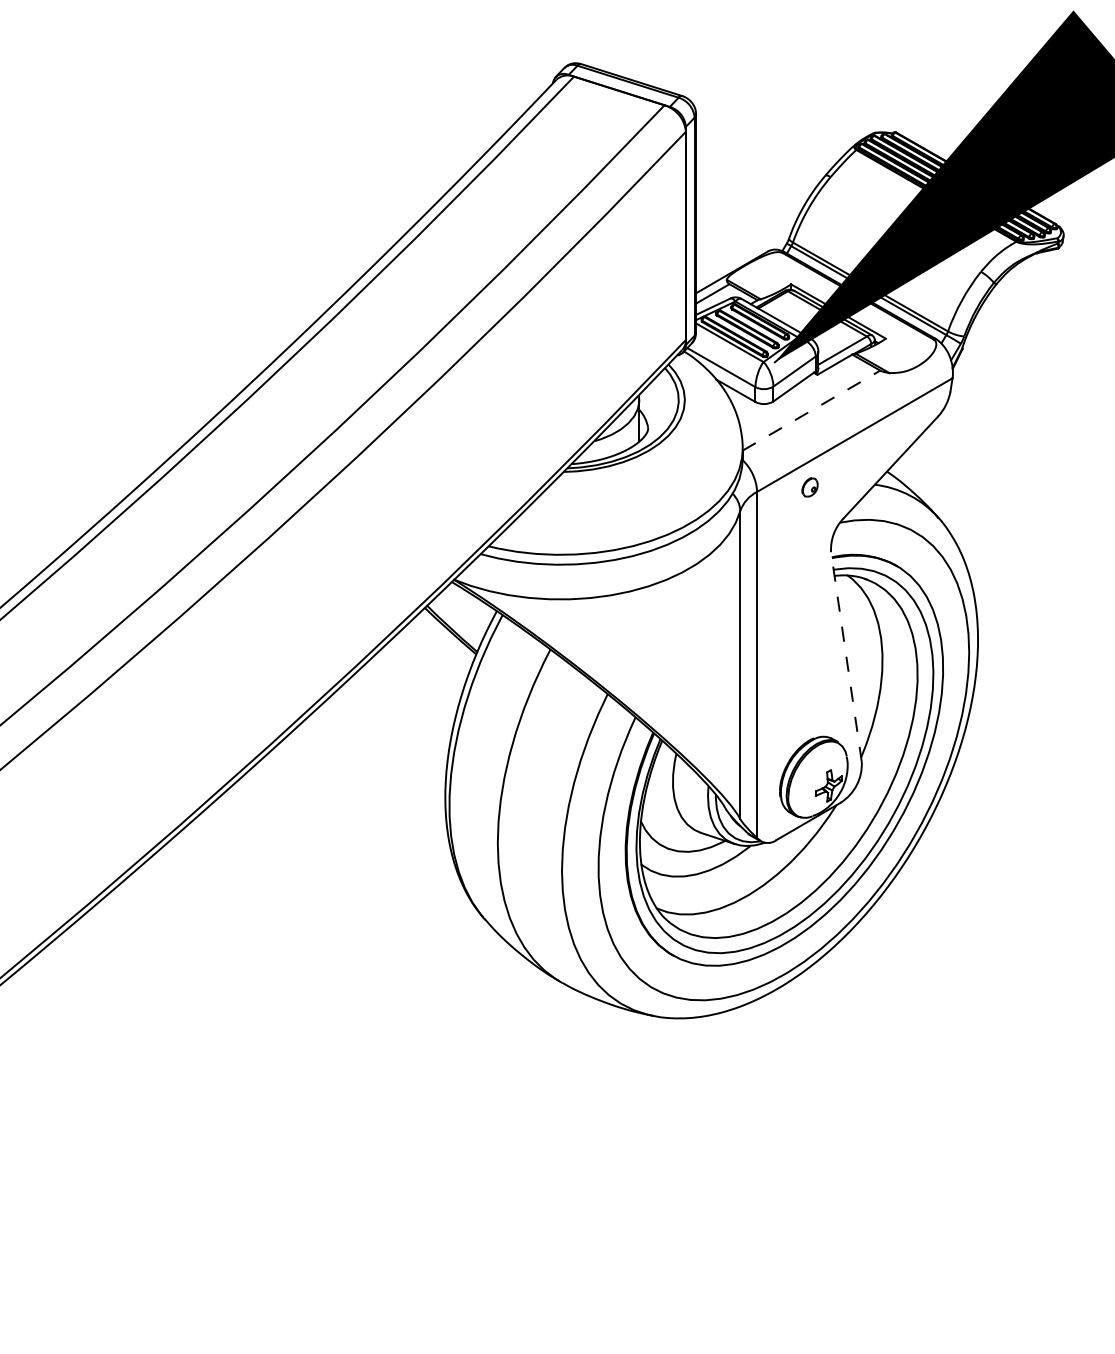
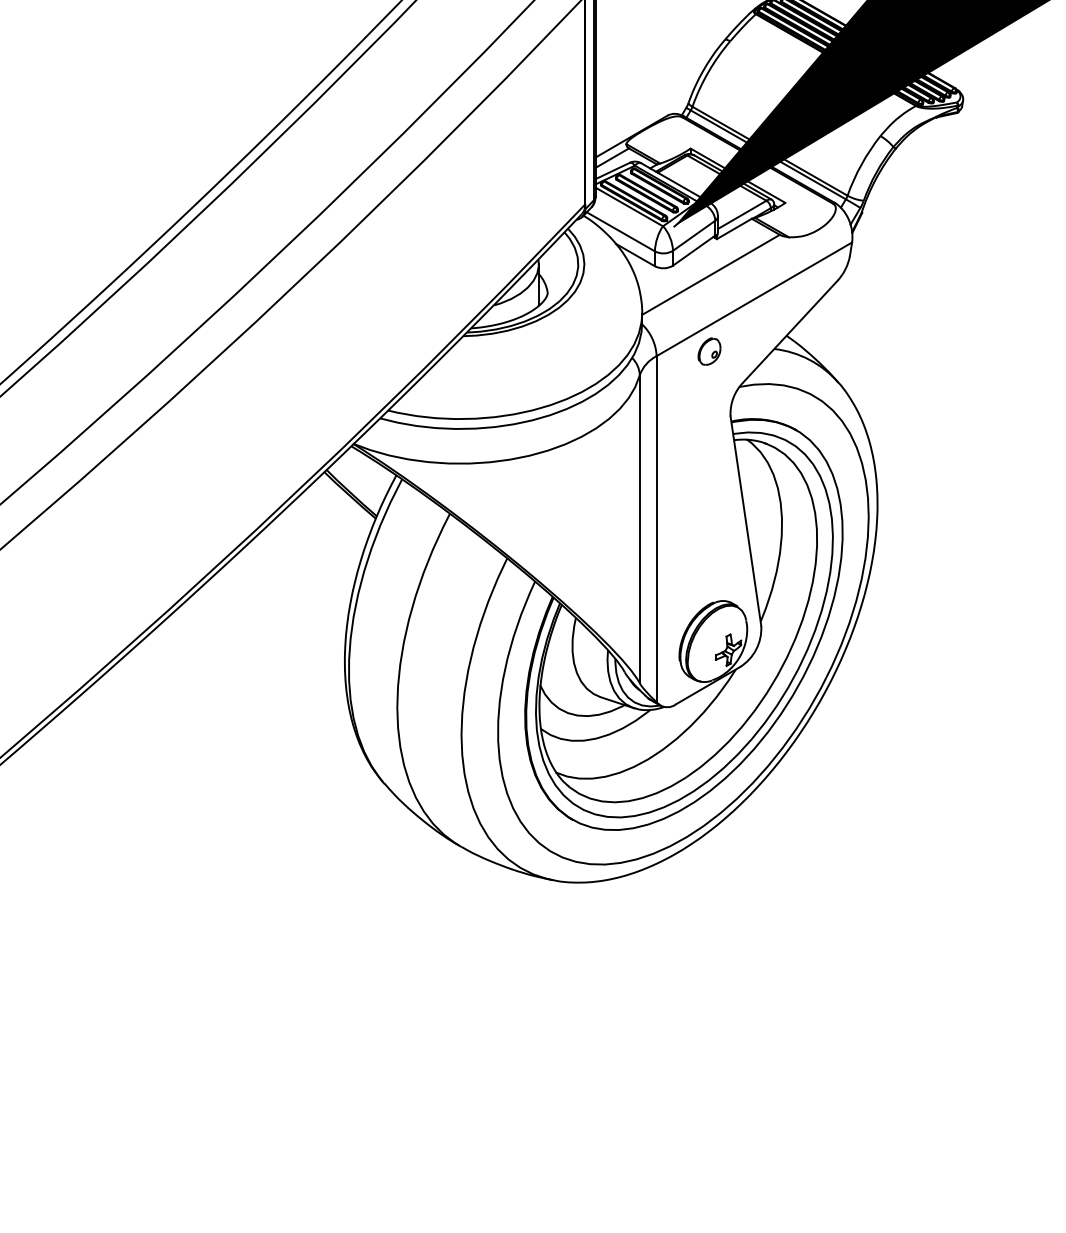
line: (811, 410) -> (711, 274), dashed -> solid
part: (809, 487) -> (709, 351), size x1.43
line: (846, 657) -> (746, 521), dashed -> solid

